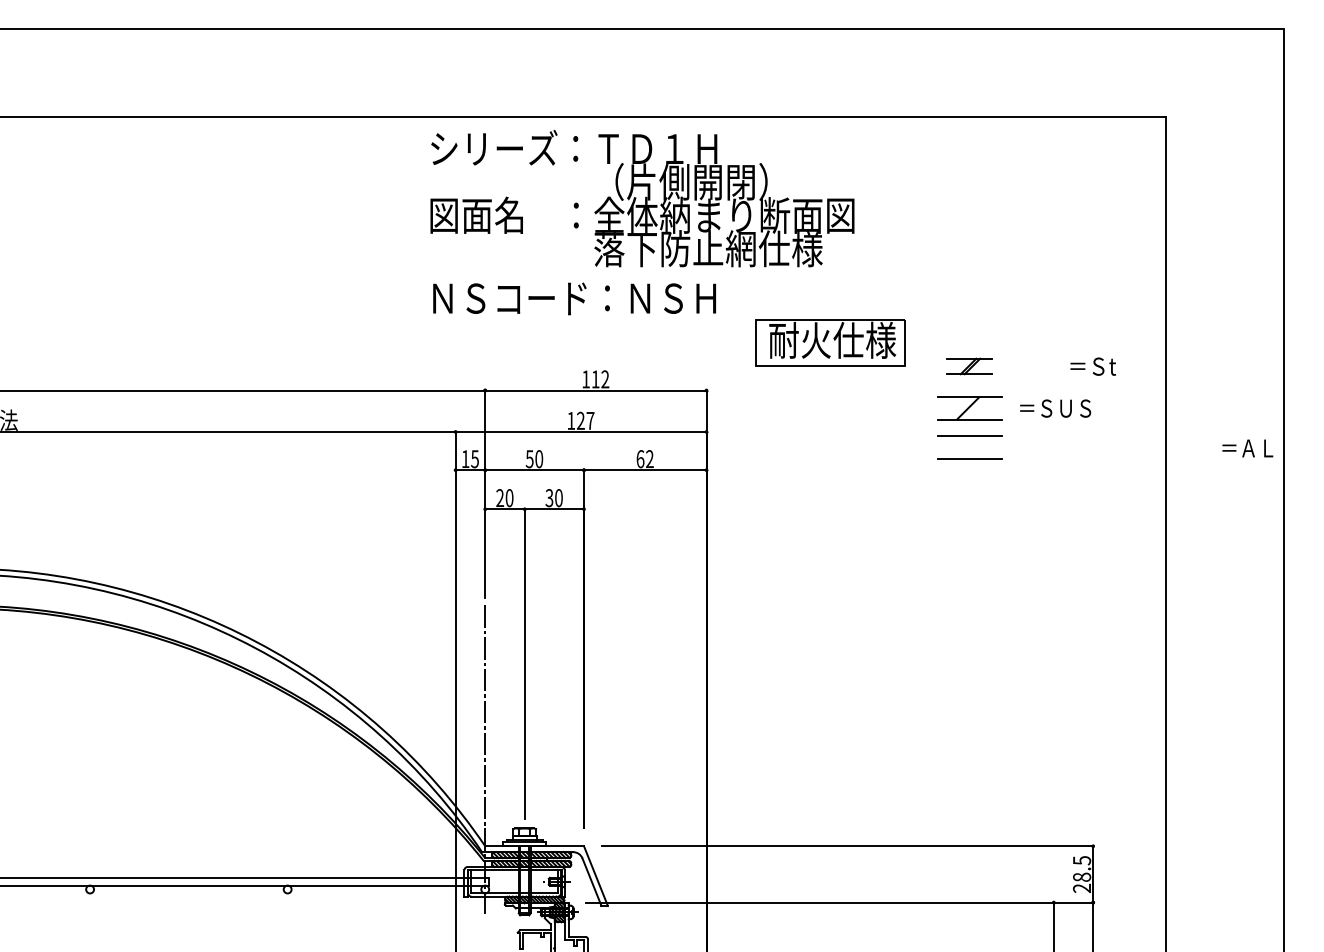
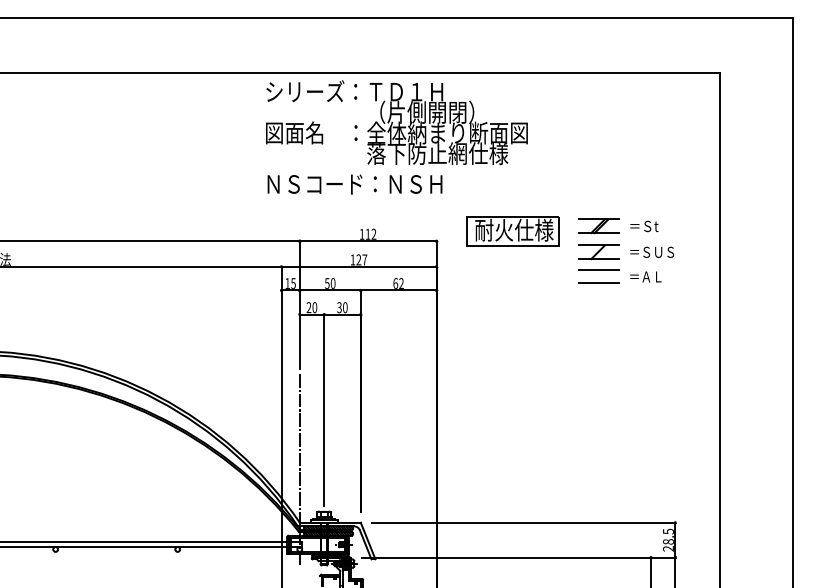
part: (829, 342) -> (512, 231), moved
part: (968, 366) -> (598, 226), size x1.43
text: (1093, 366) -> (644, 226), moved
text: (1247, 447) -> (645, 276), moved

